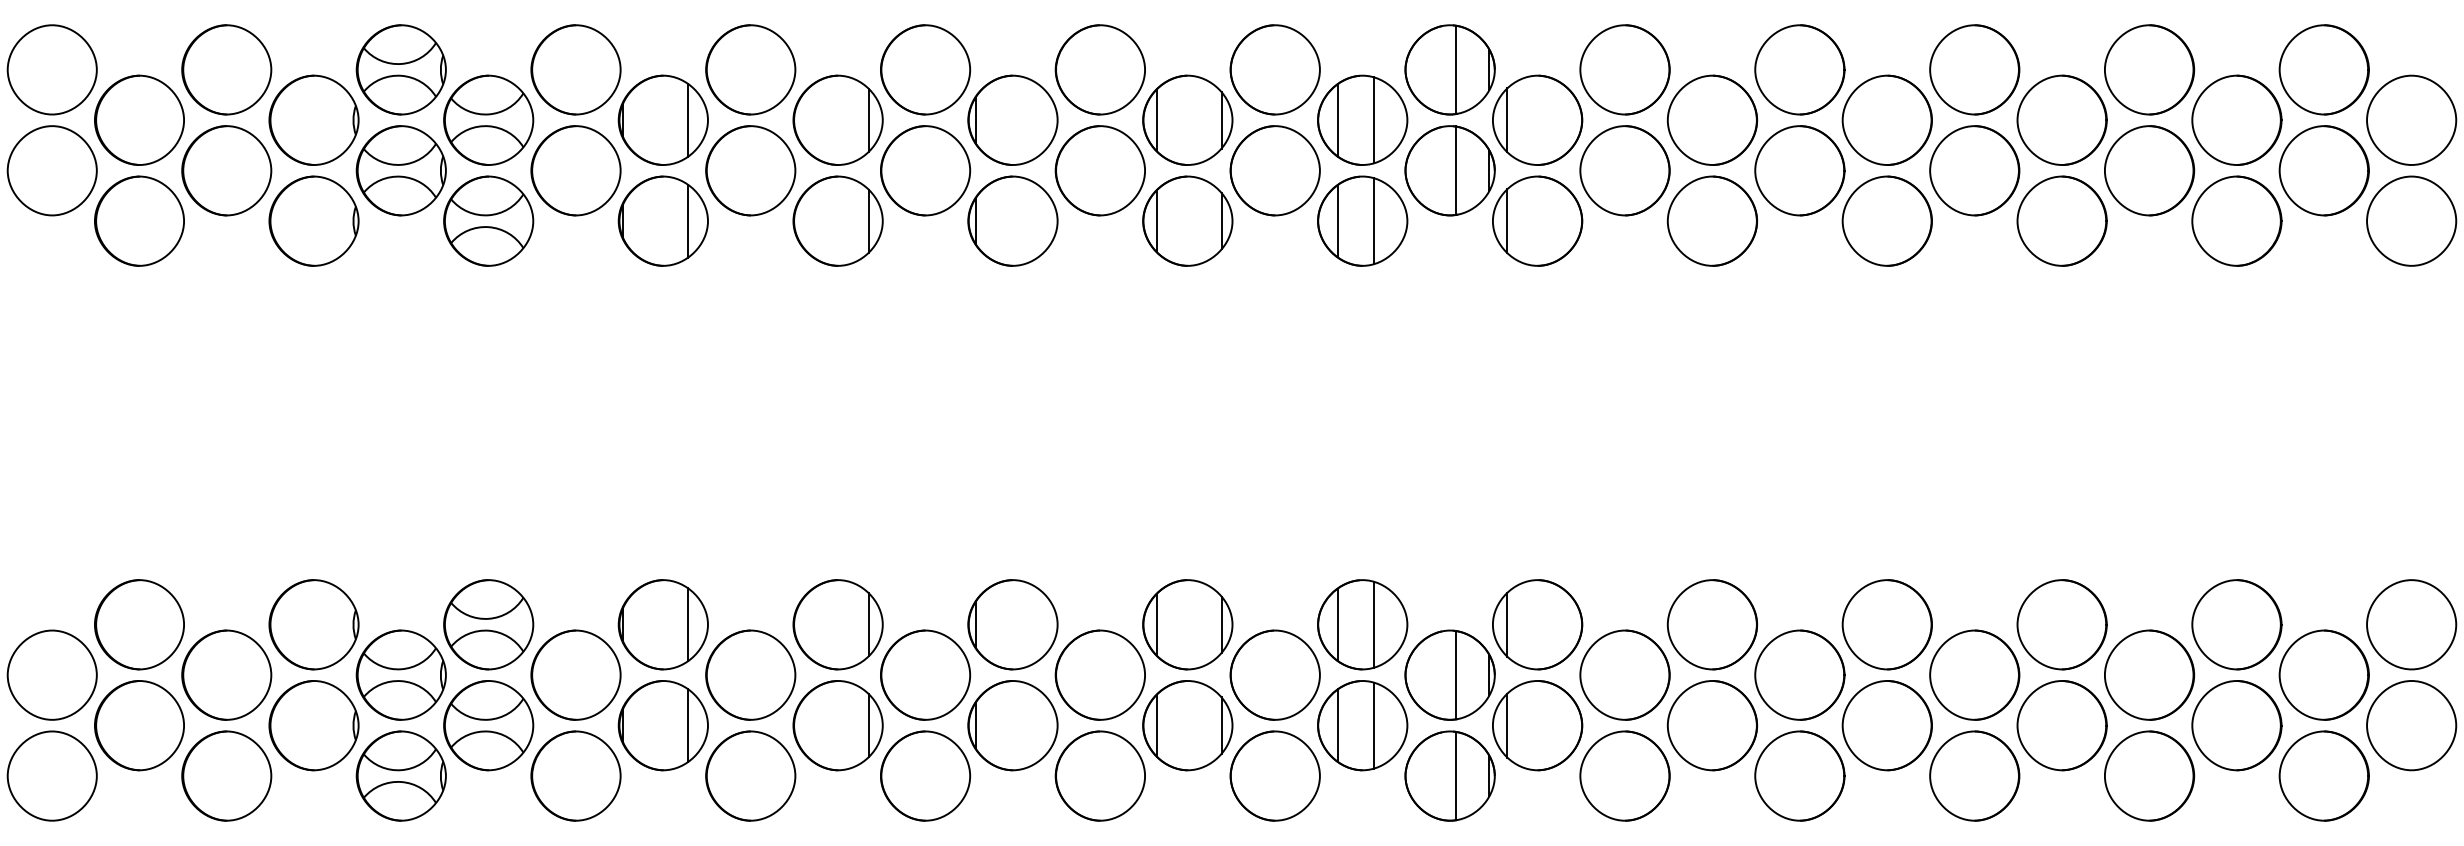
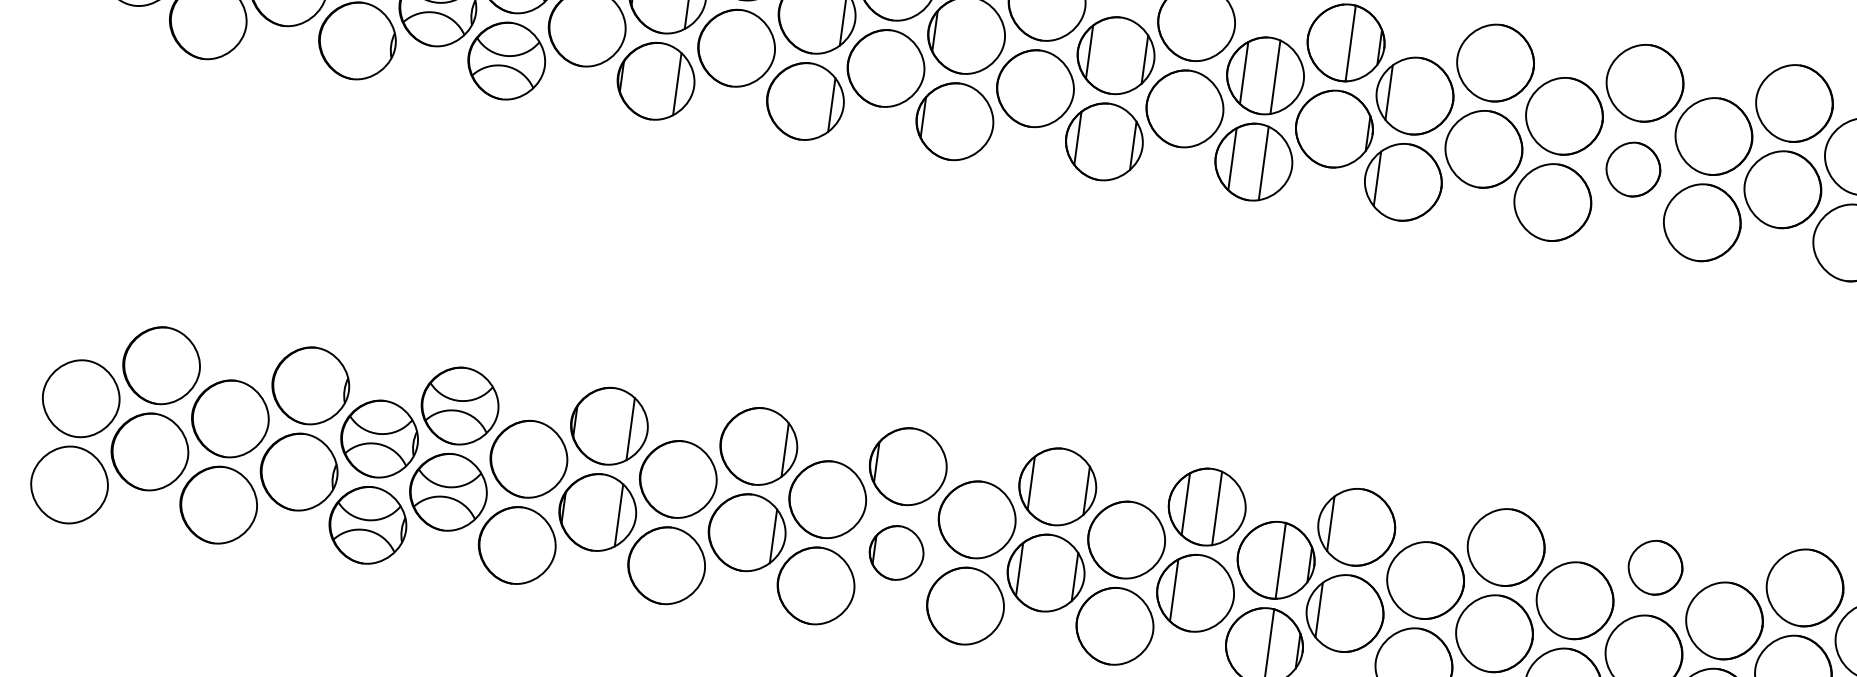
line: (1455, 170) -> (1339, 129), removed
part: (1799, 170) -> (1633, 169), size x0.7
part: (1886, 624) -> (1655, 567), size x0.7
part: (1012, 725) -> (896, 552), size x0.7
line: (1374, 725) -> (1205, 594), removed

